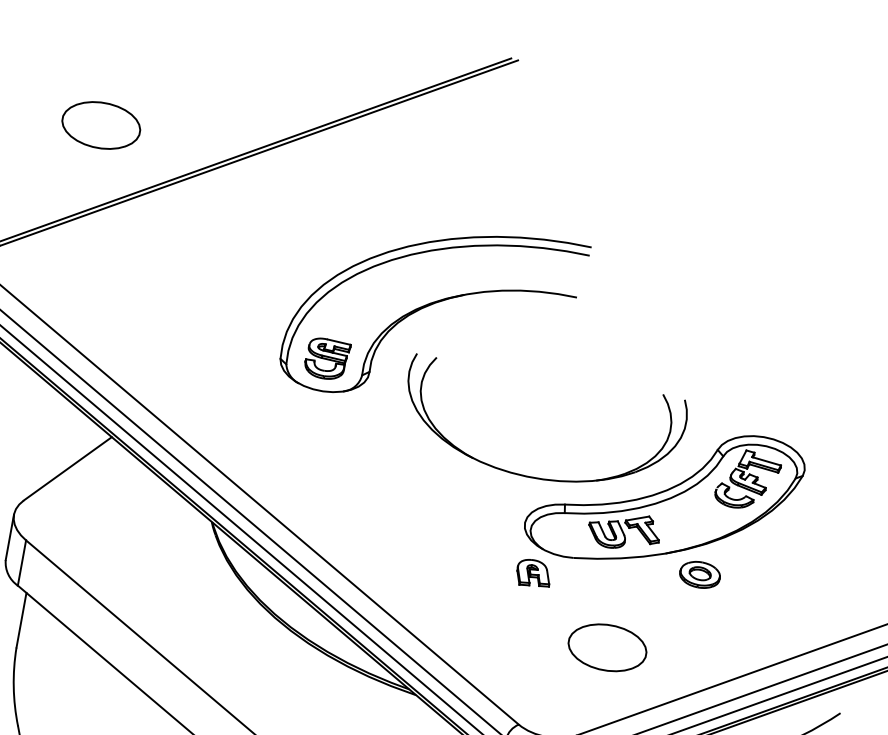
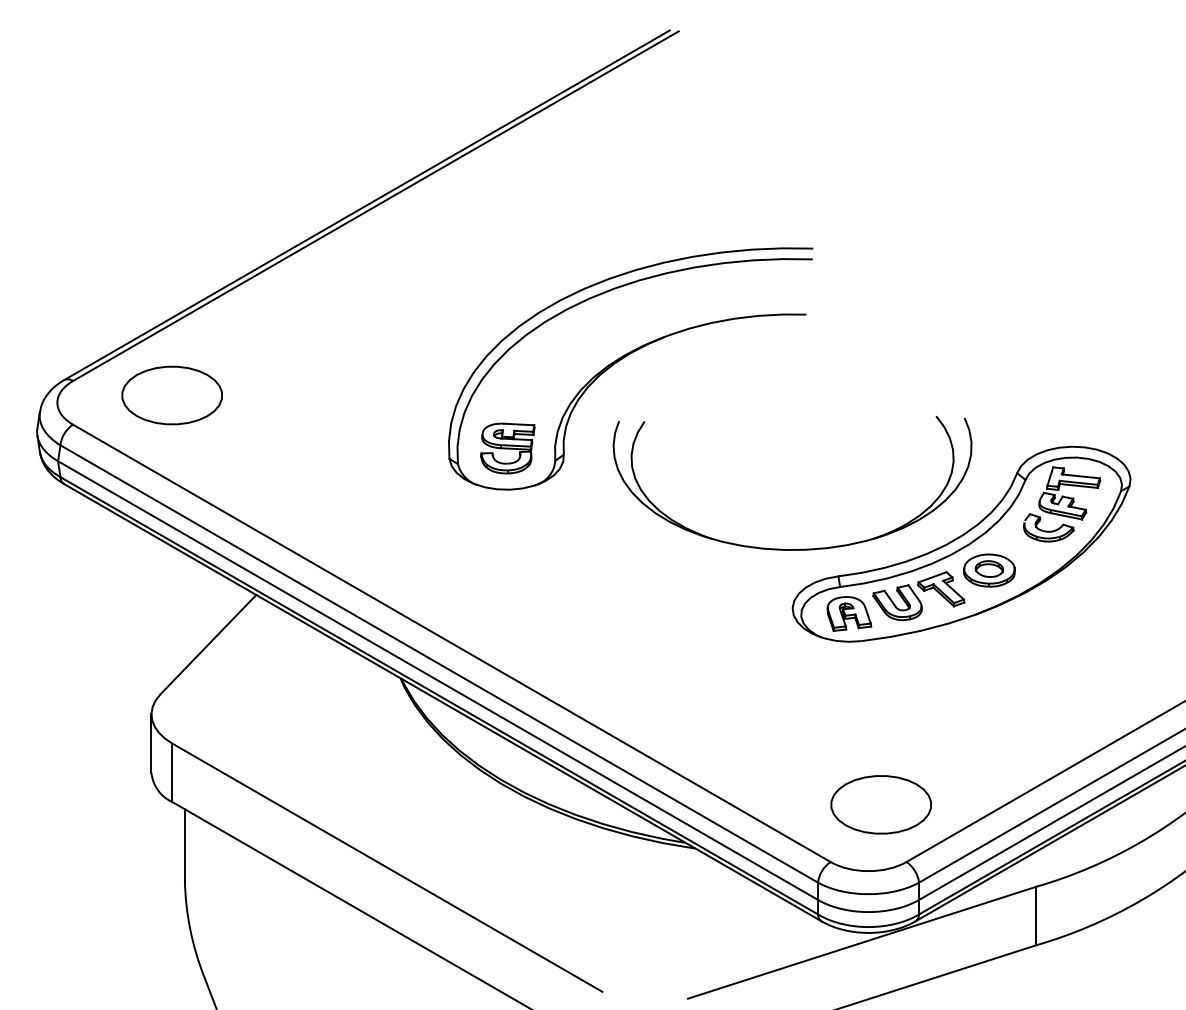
part: (100, 125) -> (171, 395), moved
part: (534, 573) -> (849, 613), moved
part: (700, 574) -> (989, 570), moved
part: (606, 647) -> (880, 804), moved

